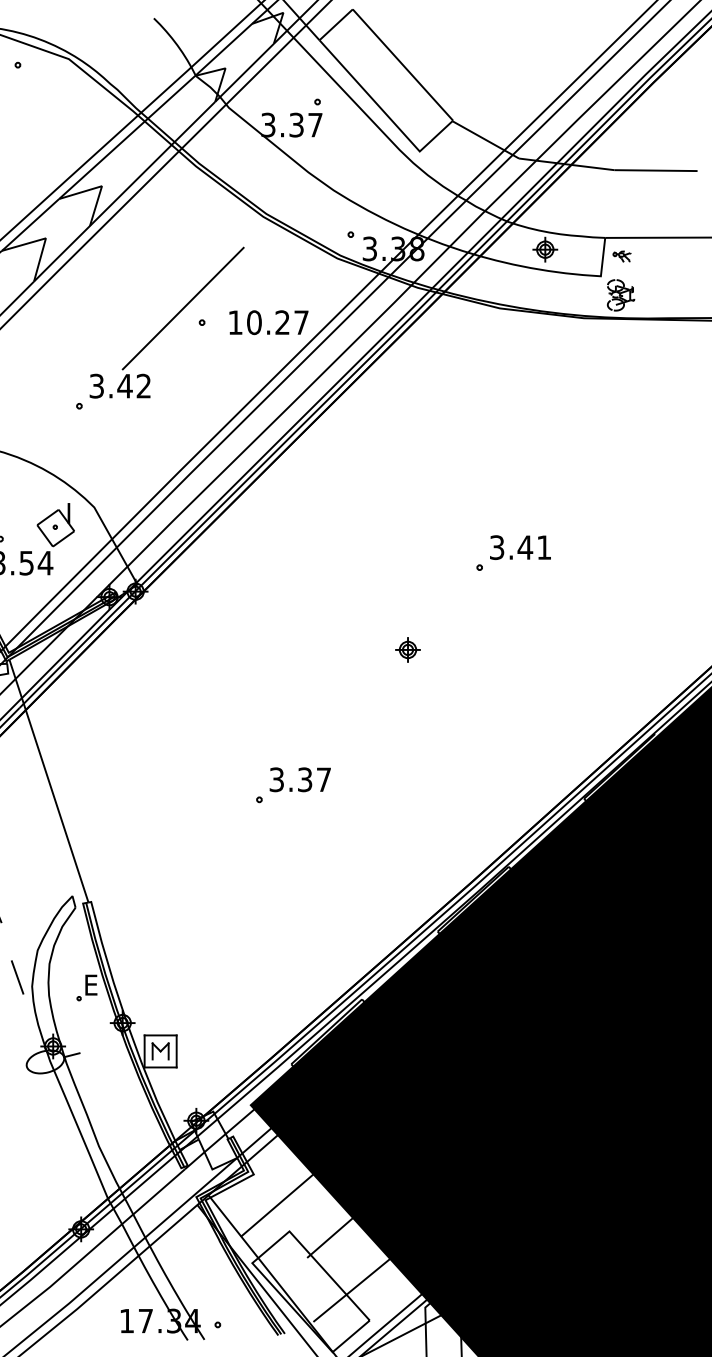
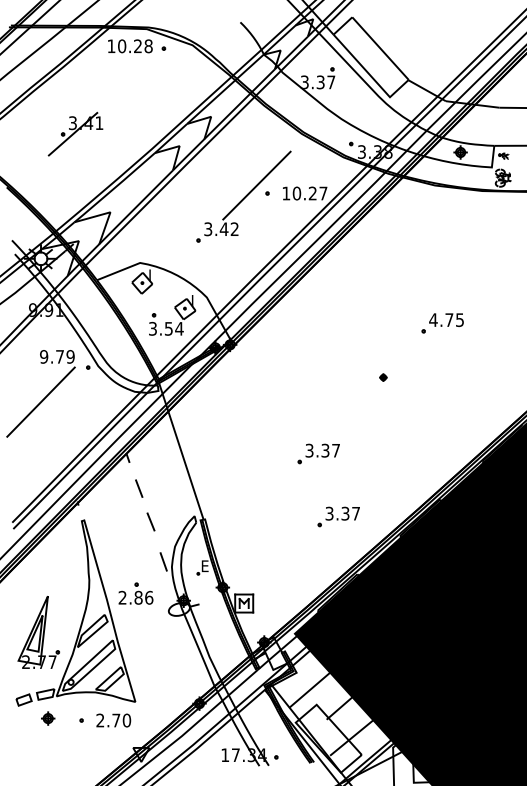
text: (520, 548) -> (446, 320), 3.41 -> 4.75
part: (408, 649) -> (383, 377), size x0.6
part: (328, 896) -> (338, 516), added

